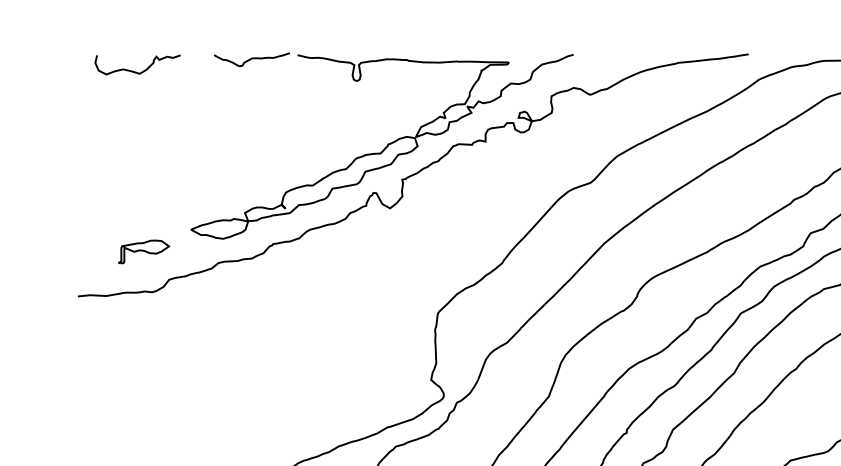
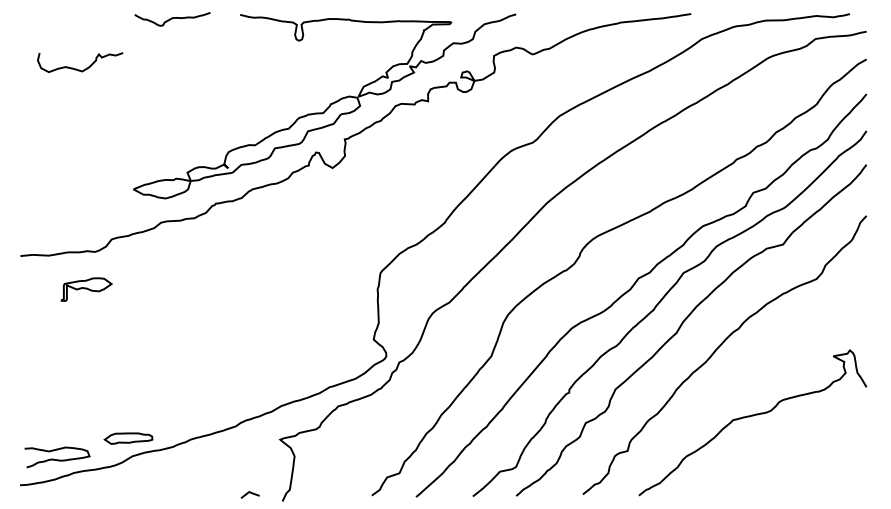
curve: (251, 59) -> (172, 19), moved
curve: (136, 71) -> (79, 69), moved
part: (143, 251) -> (86, 289), moved

